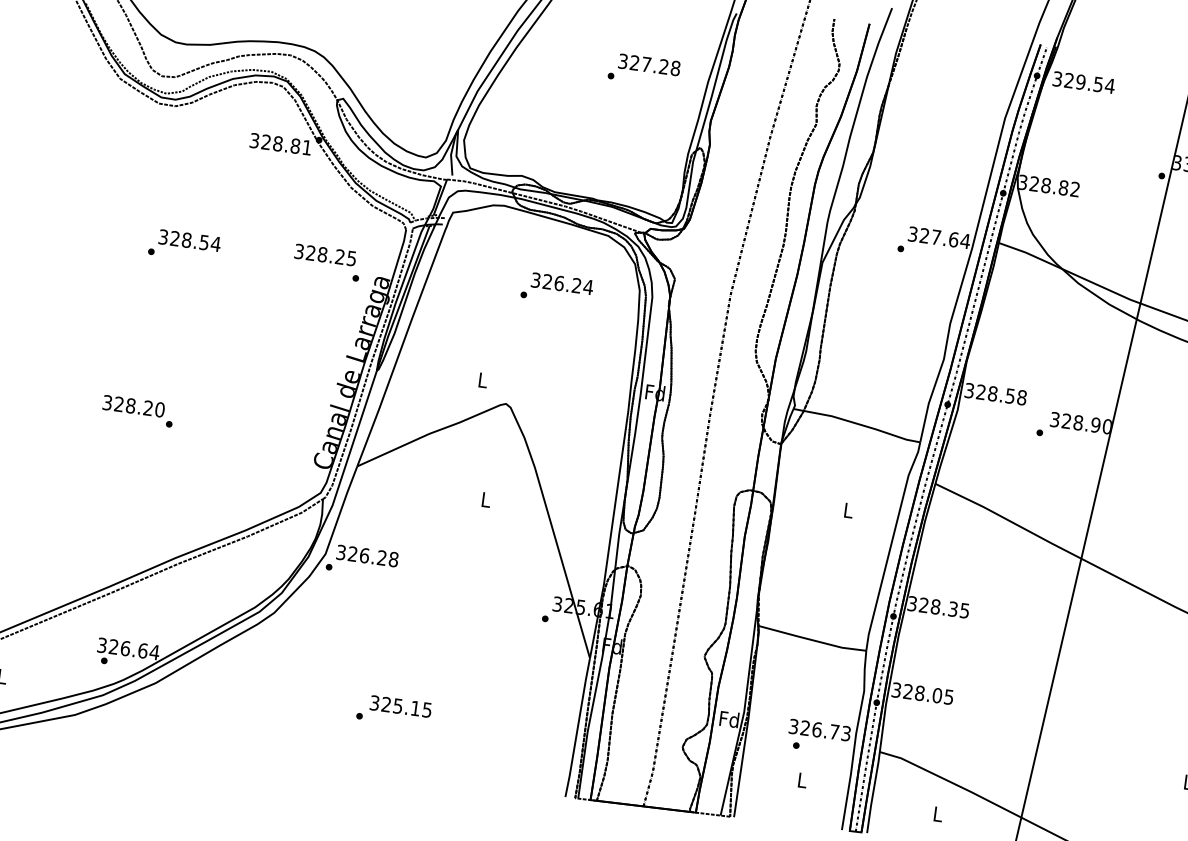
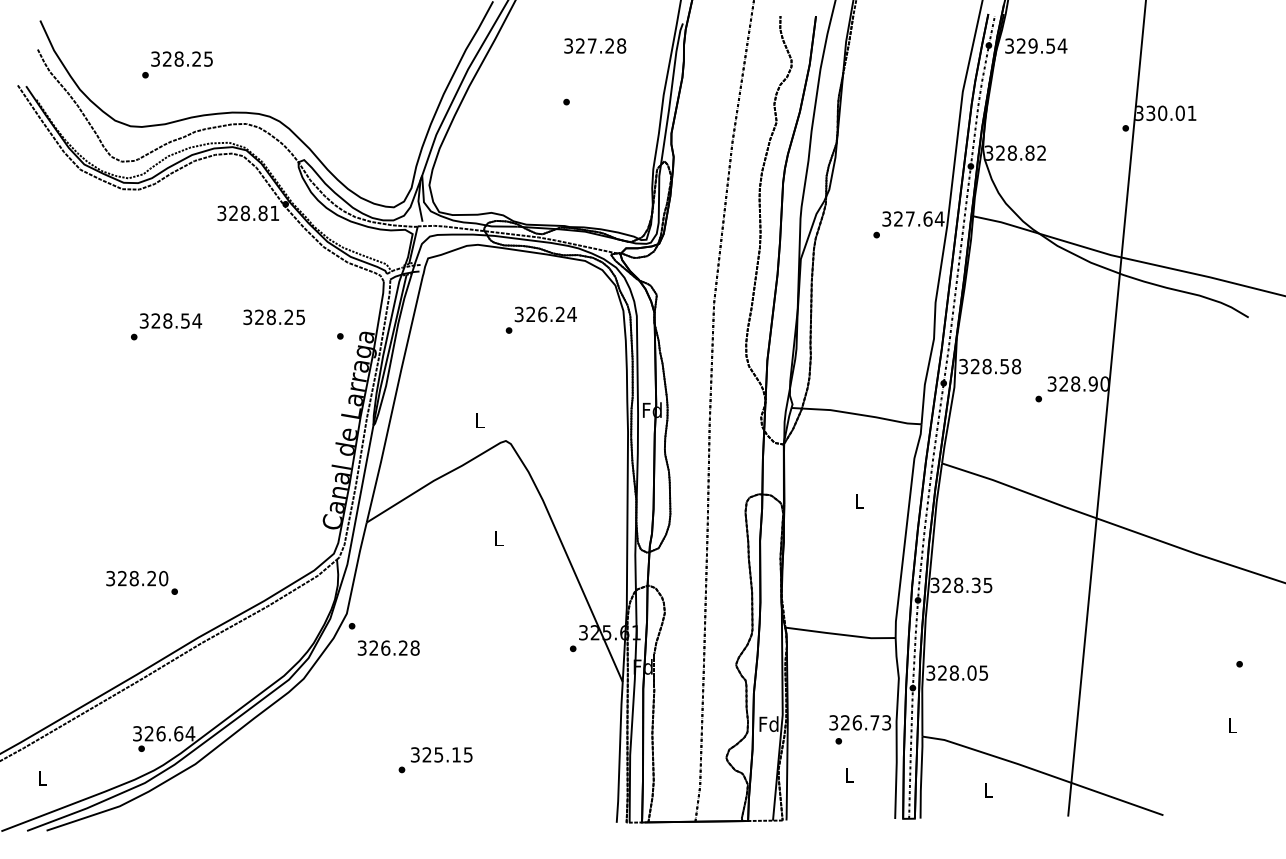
text: (649, 64) -> (595, 45), moved
text: (324, 255) -> (273, 317), moved
text: (137, 410) -> (141, 582), moved
text: (367, 555) -> (388, 647), moved

